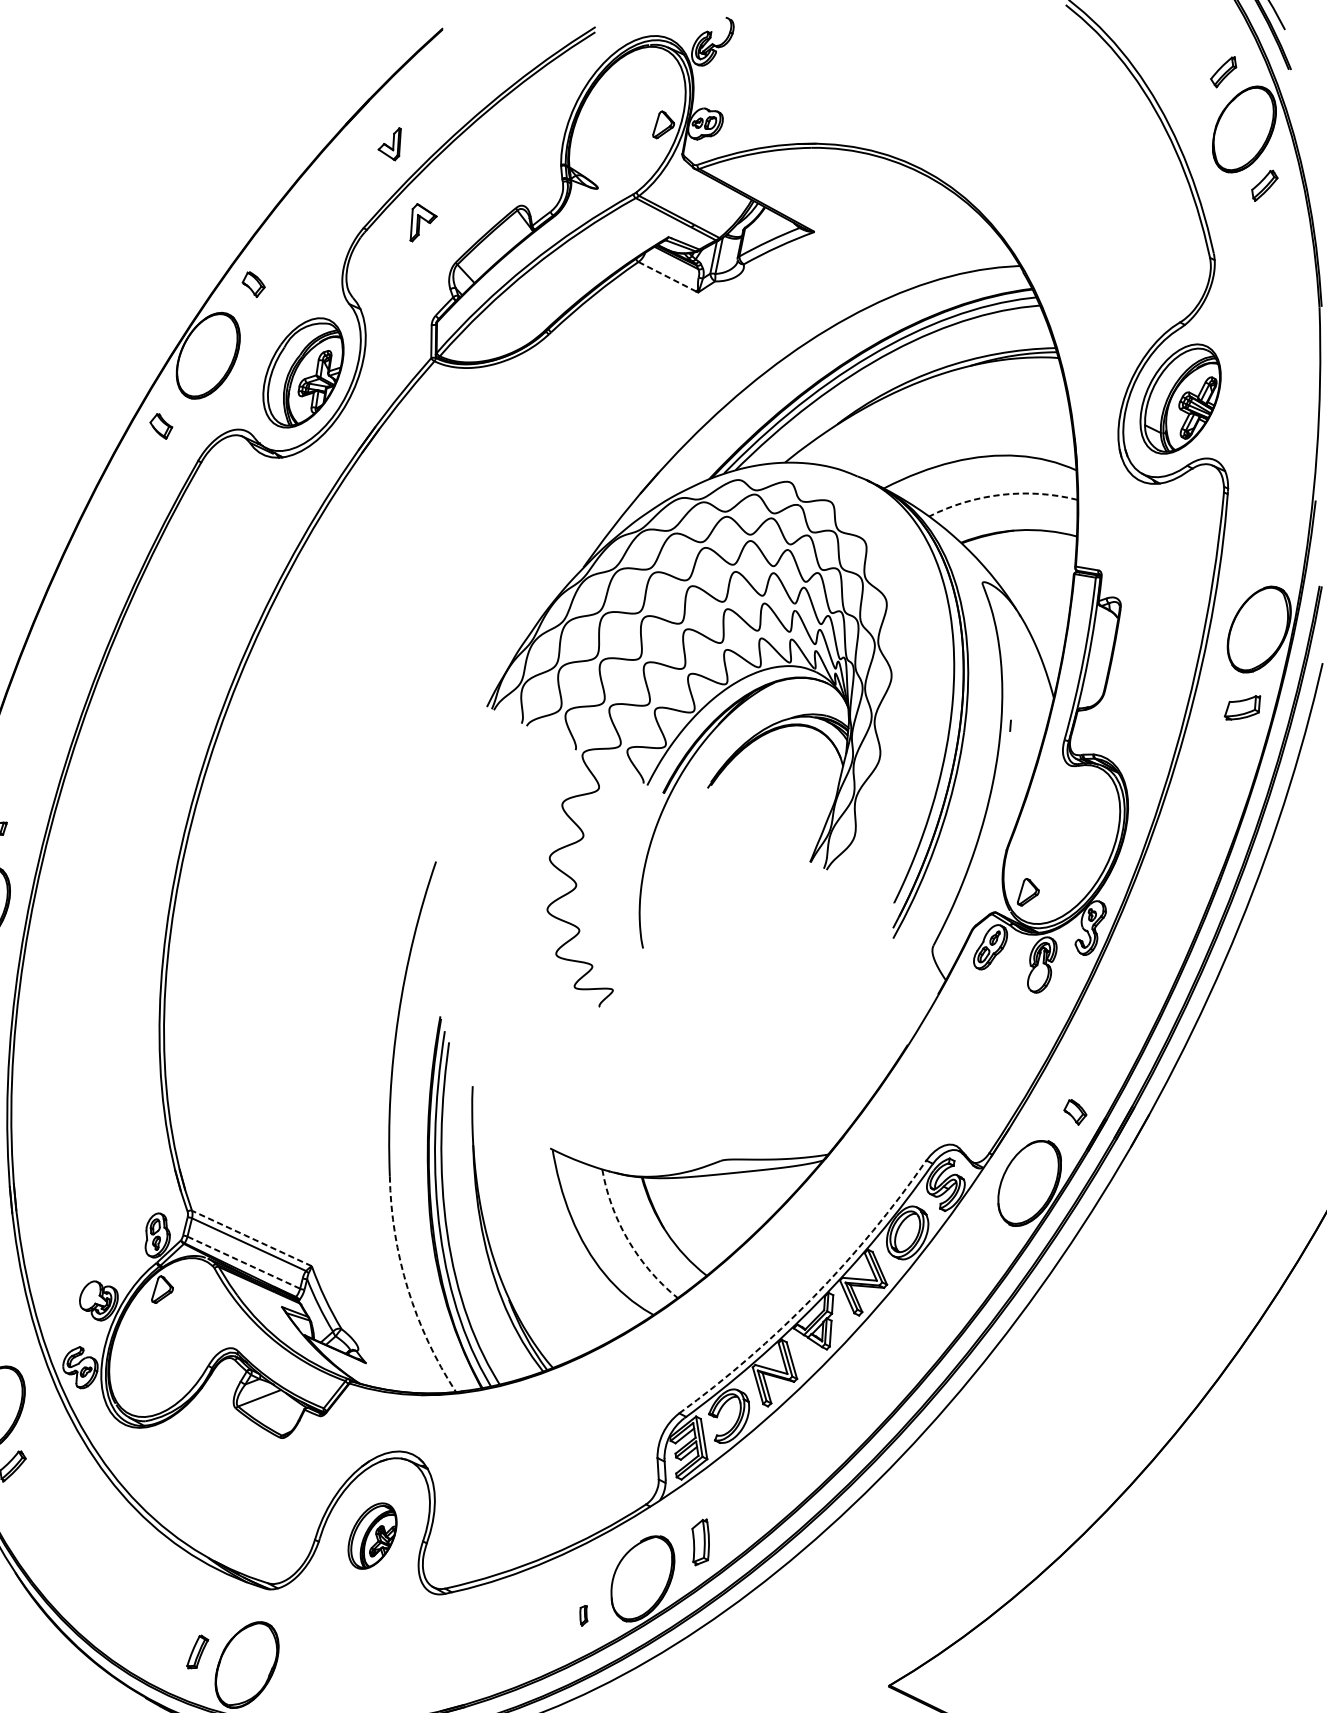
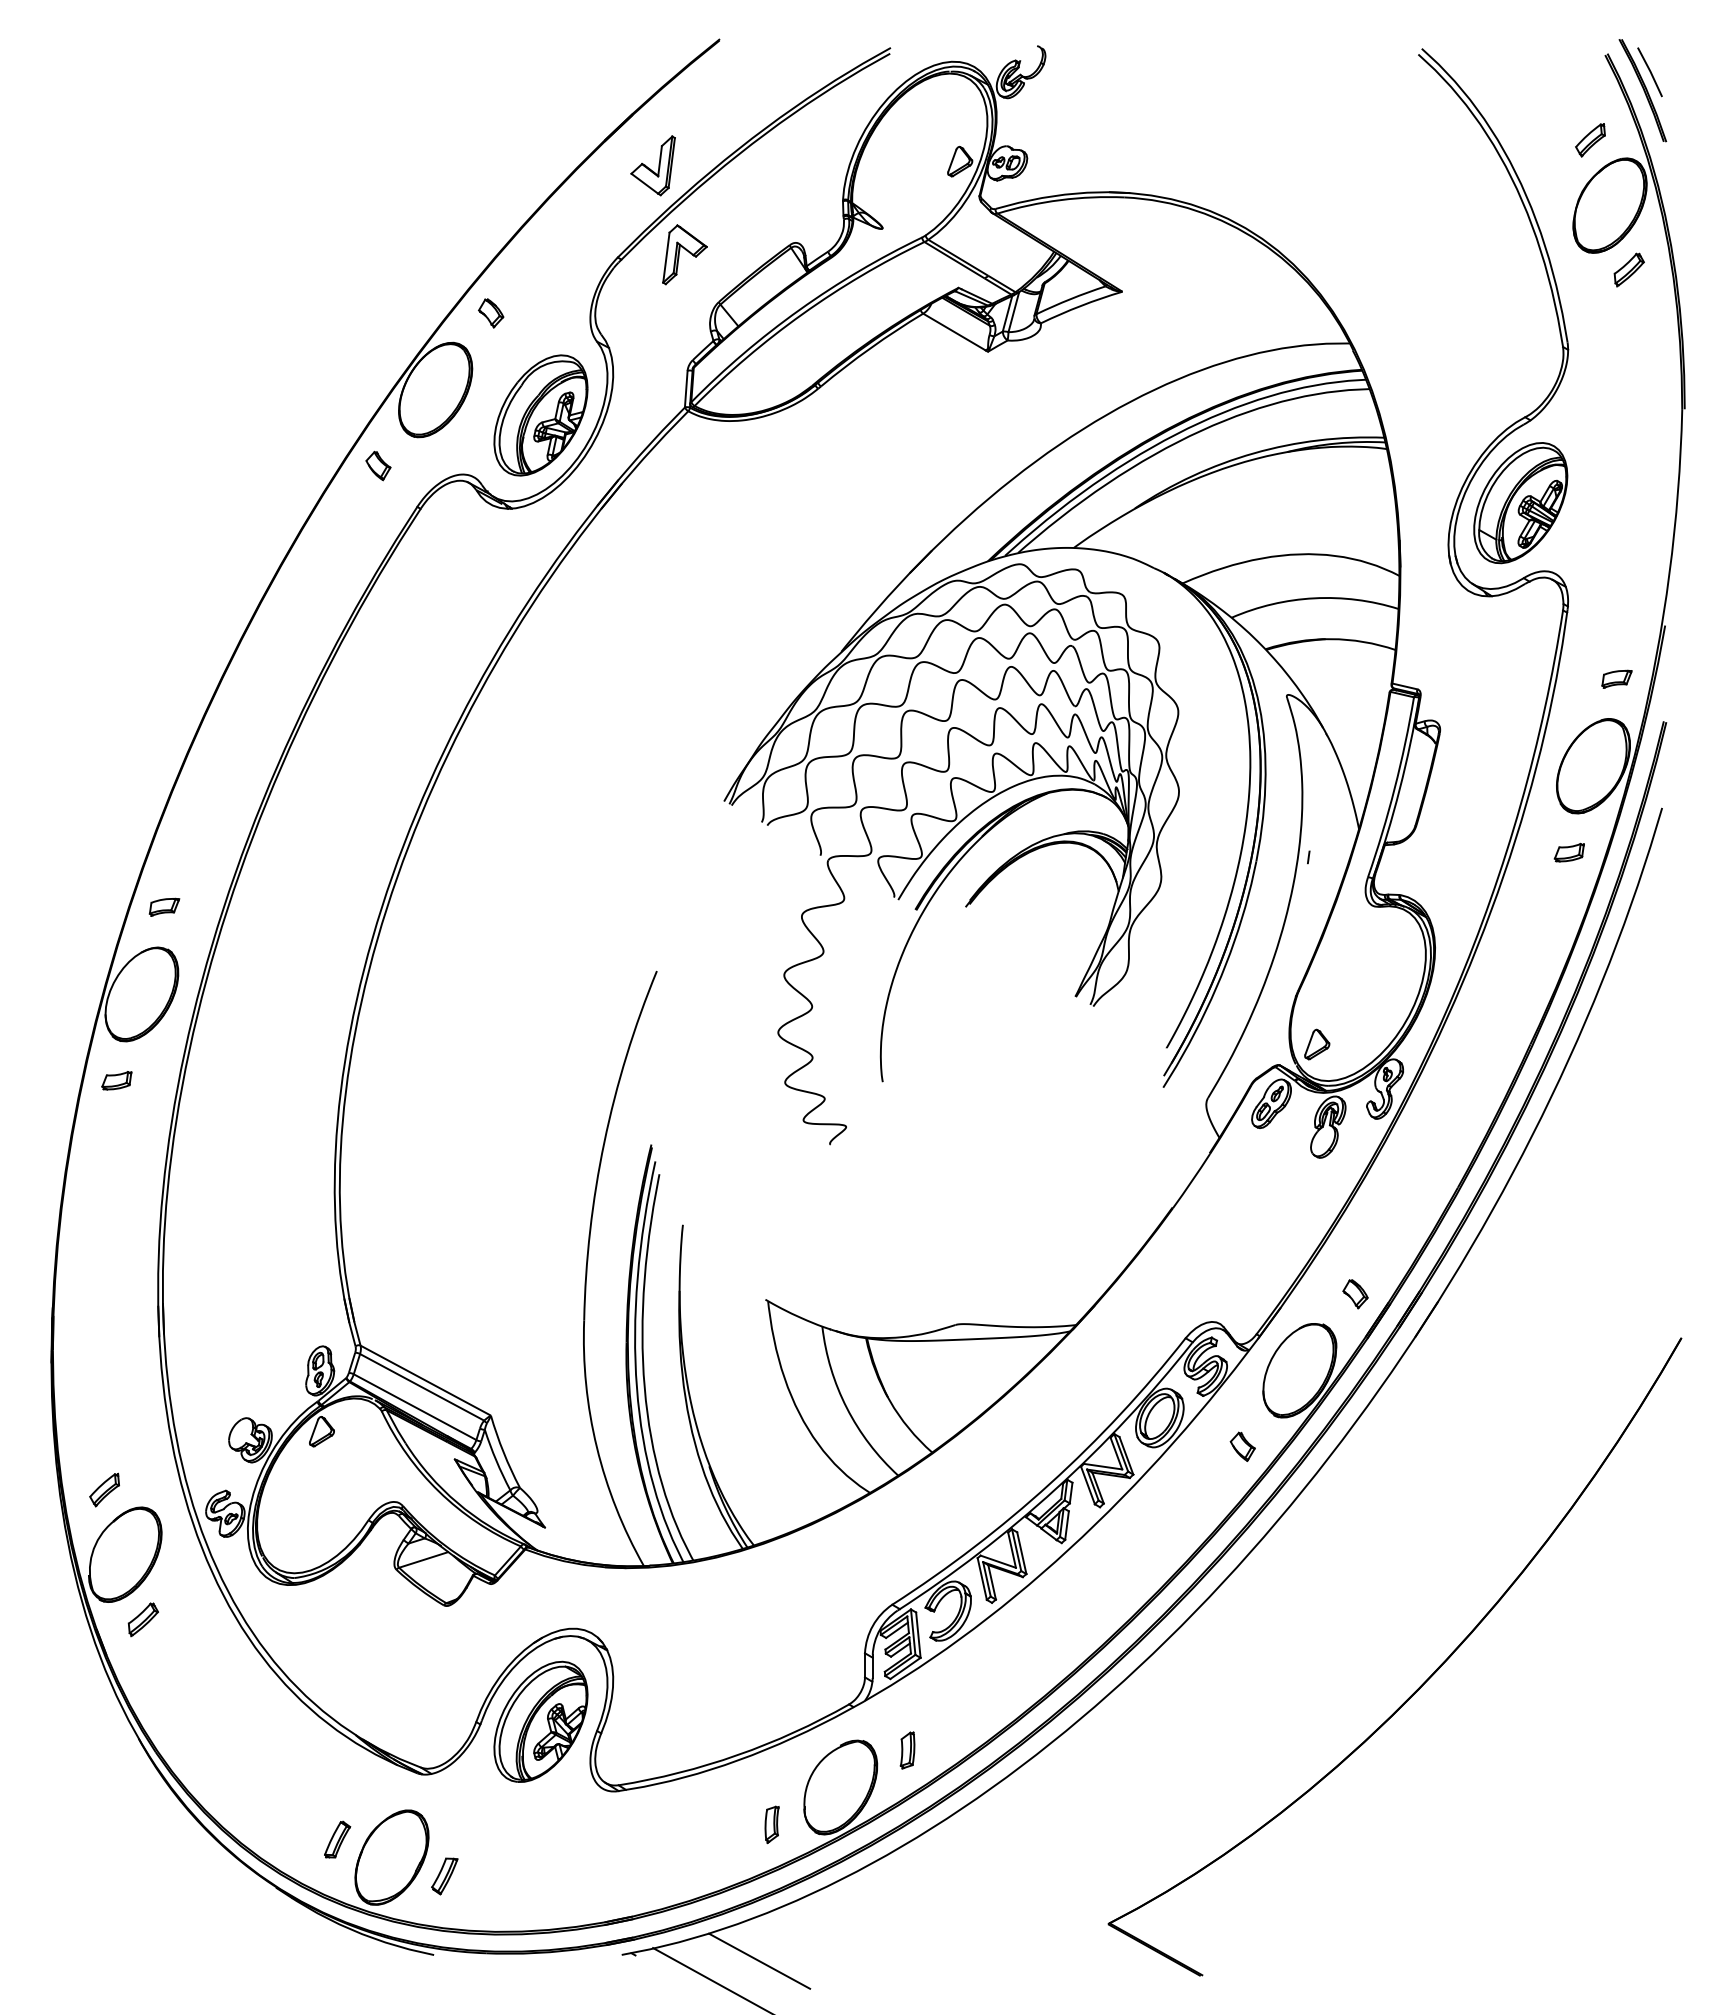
part: (389, 144) -> (652, 165), size x1.67
part: (422, 221) -> (684, 254), size x1.43
line: (667, 277) -> (954, 332), dashed -> solid
arc: (1002, 494) -> (1314, 598), dashed -> solid
part: (1275, 550) -> (1616, 678), added
part: (1241, 707) -> (1568, 852), size x0.71
line: (250, 1238) -> (424, 1380), dashed -> solid
arc: (628, 1241) -> (846, 1408), dashed -> solid
part: (982, 1253) -> (1242, 1446), added
line: (242, 1262) -> (413, 1406), dashed -> solid
arc: (407, 1289) -> (596, 1447), dashed -> solid
arc: (813, 1297) -> (1050, 1483), dashed -> solid
part: (372, 1535) -> (540, 1721), size x1.67
part: (700, 1542) -> (907, 1750), size x0.71
part: (583, 1615) -> (771, 1824), size x1.67
part: (294, 1679) -> (444, 1876), added

